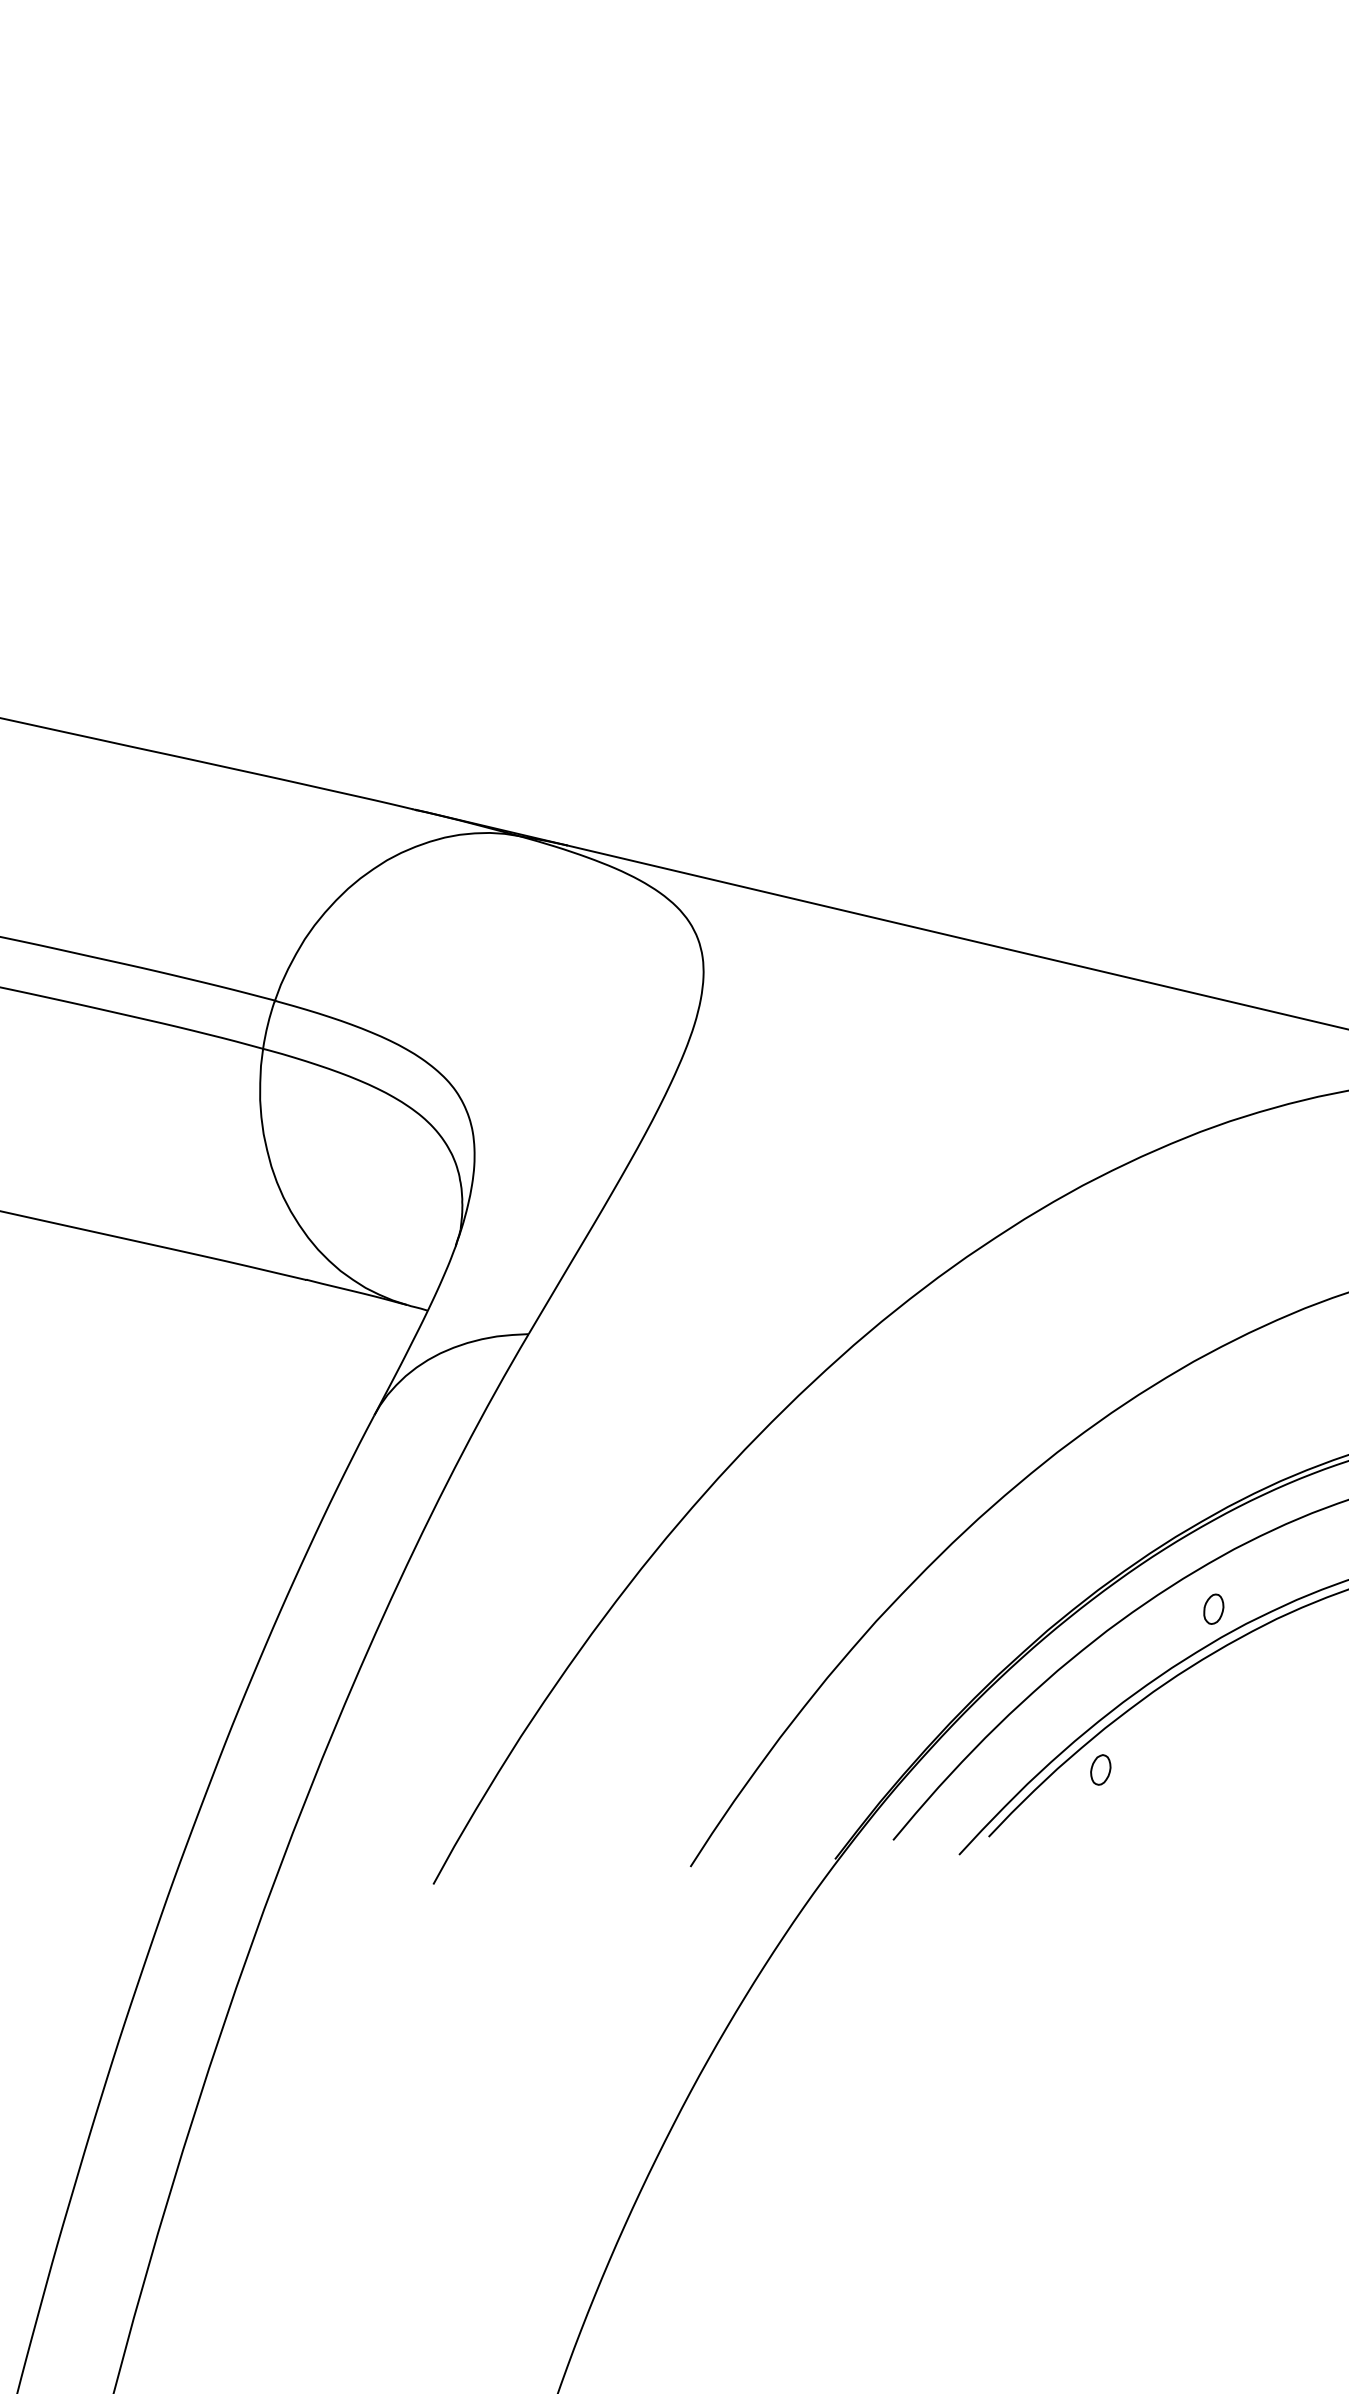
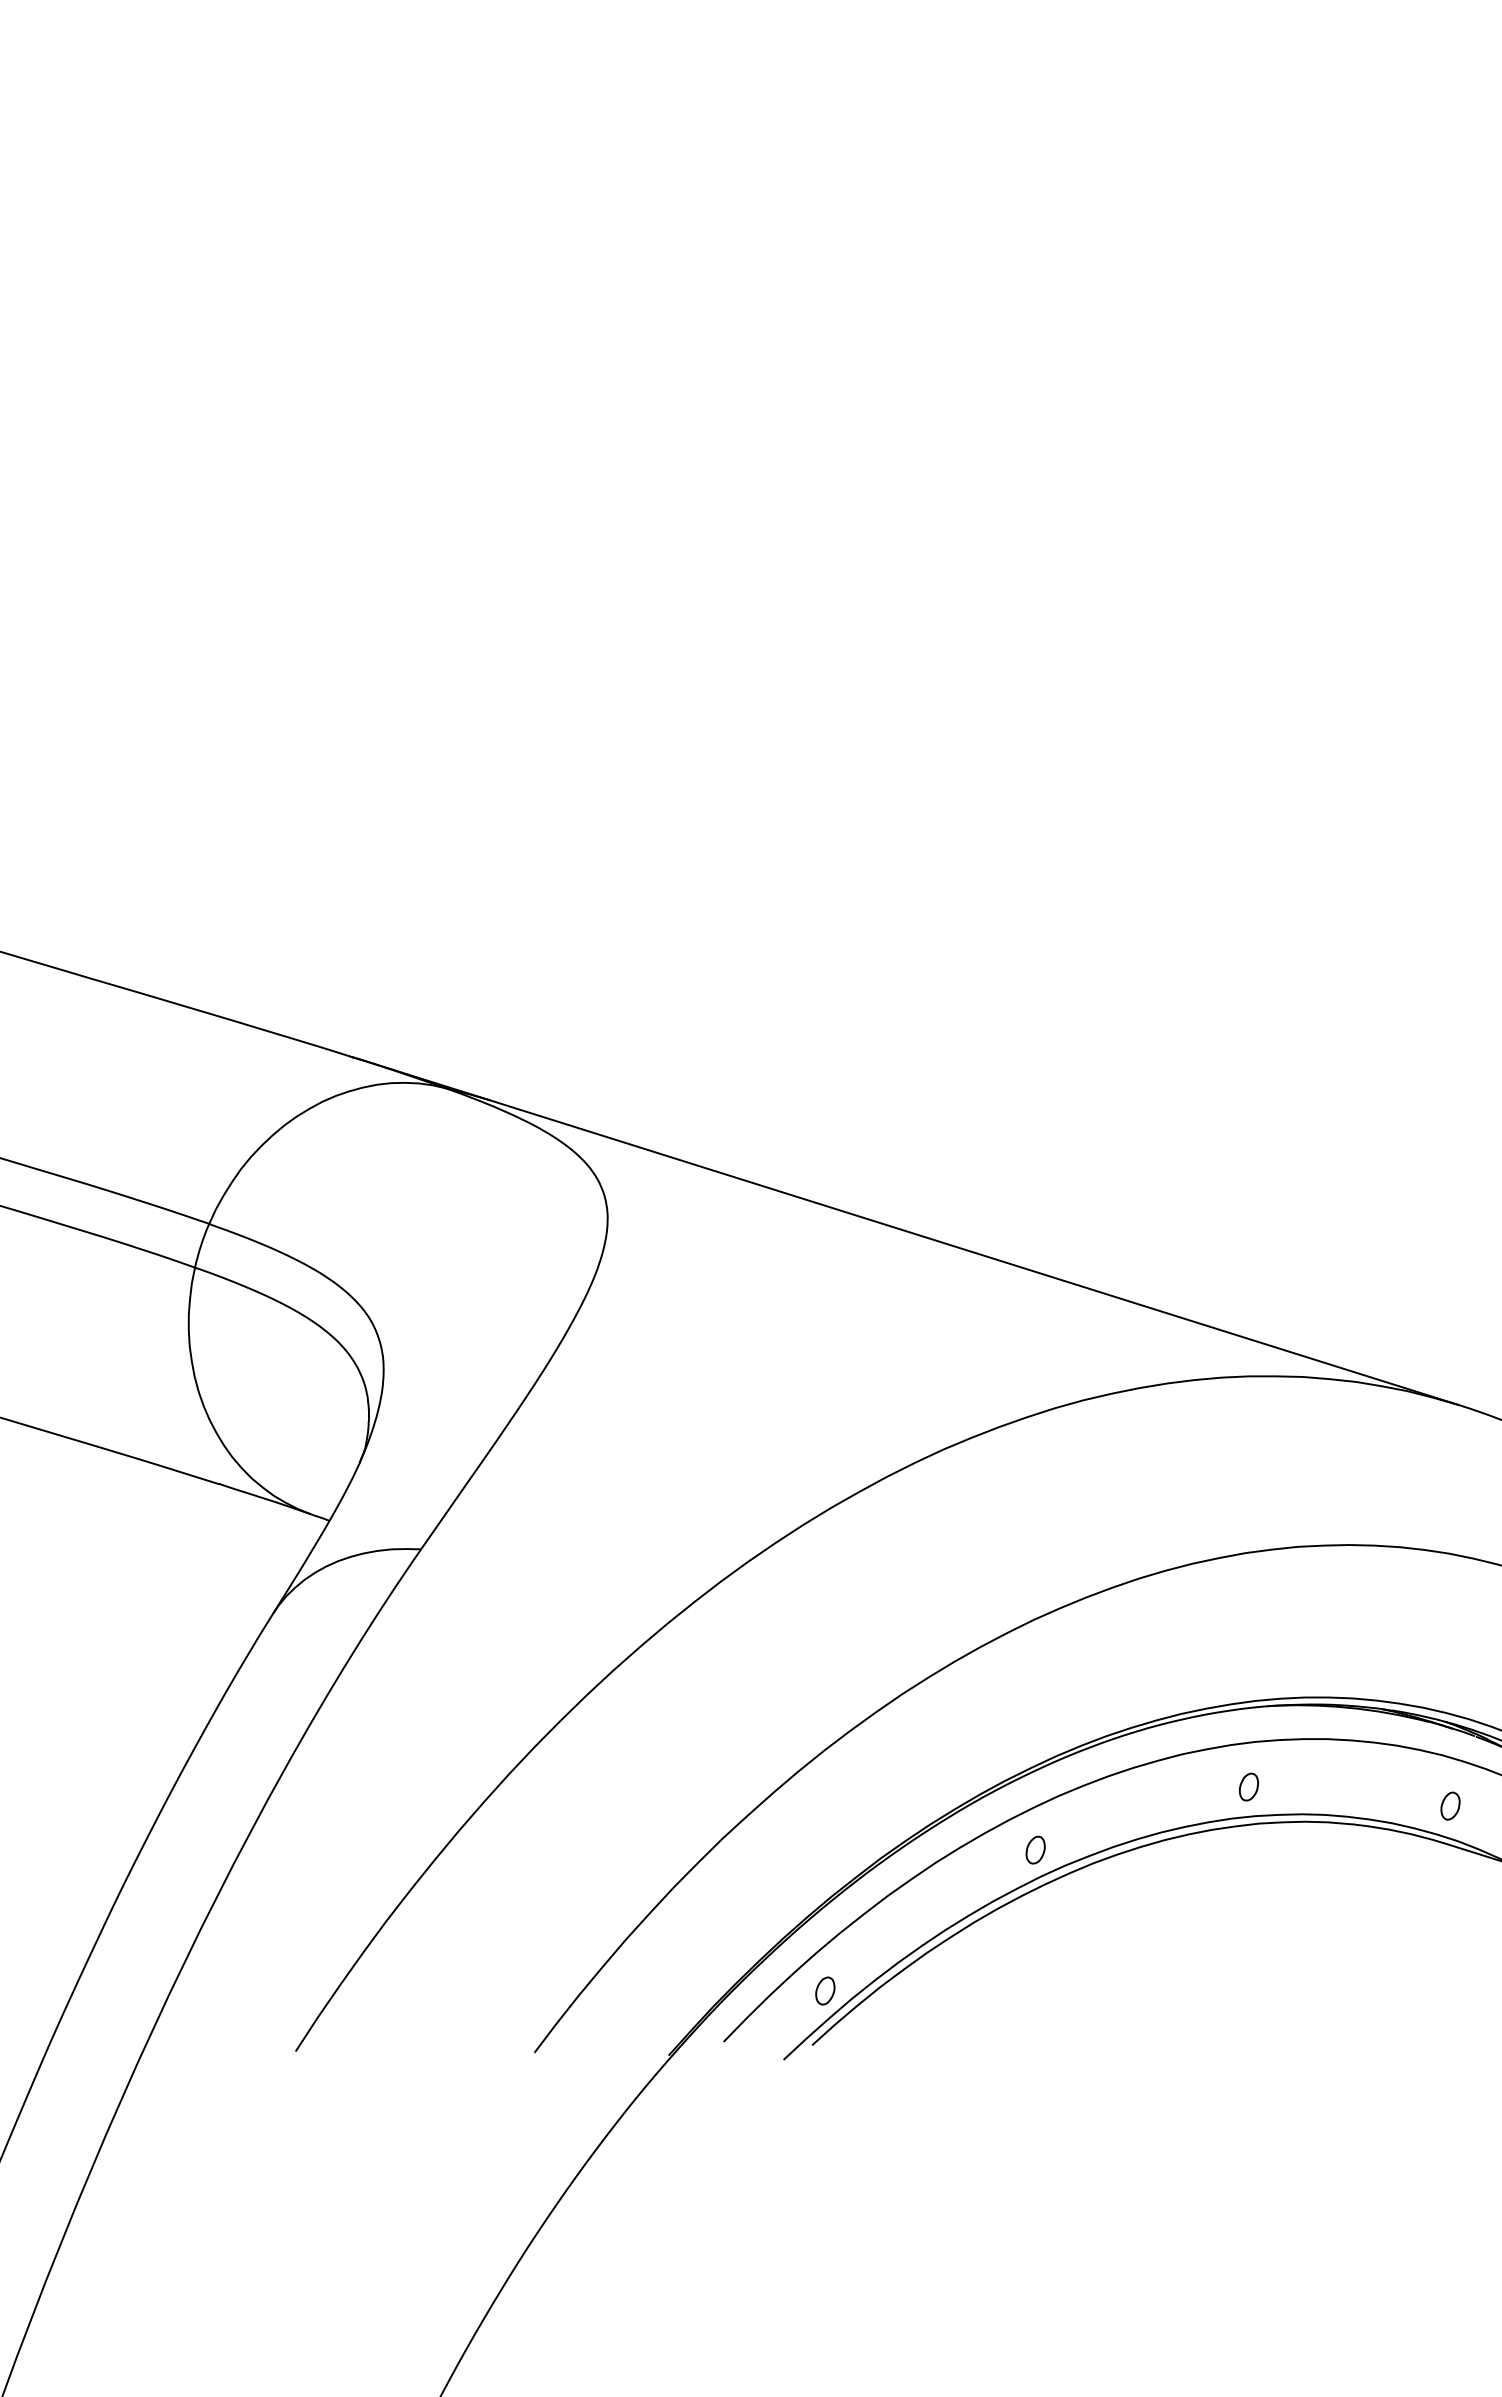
part: (1100, 1769) -> (825, 1990), moved

